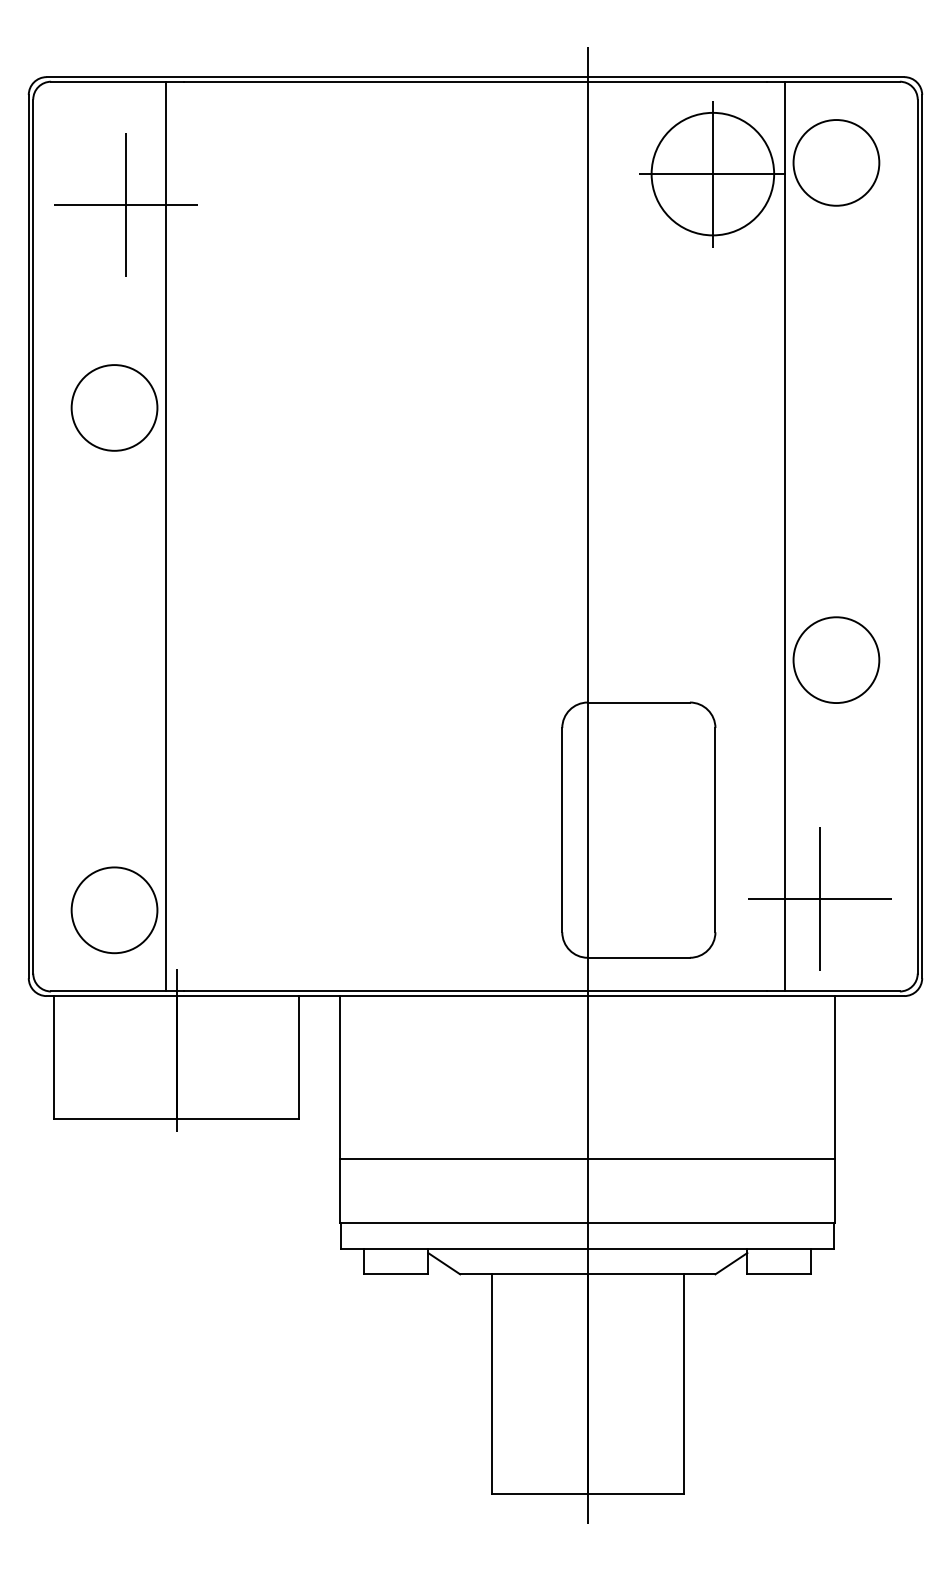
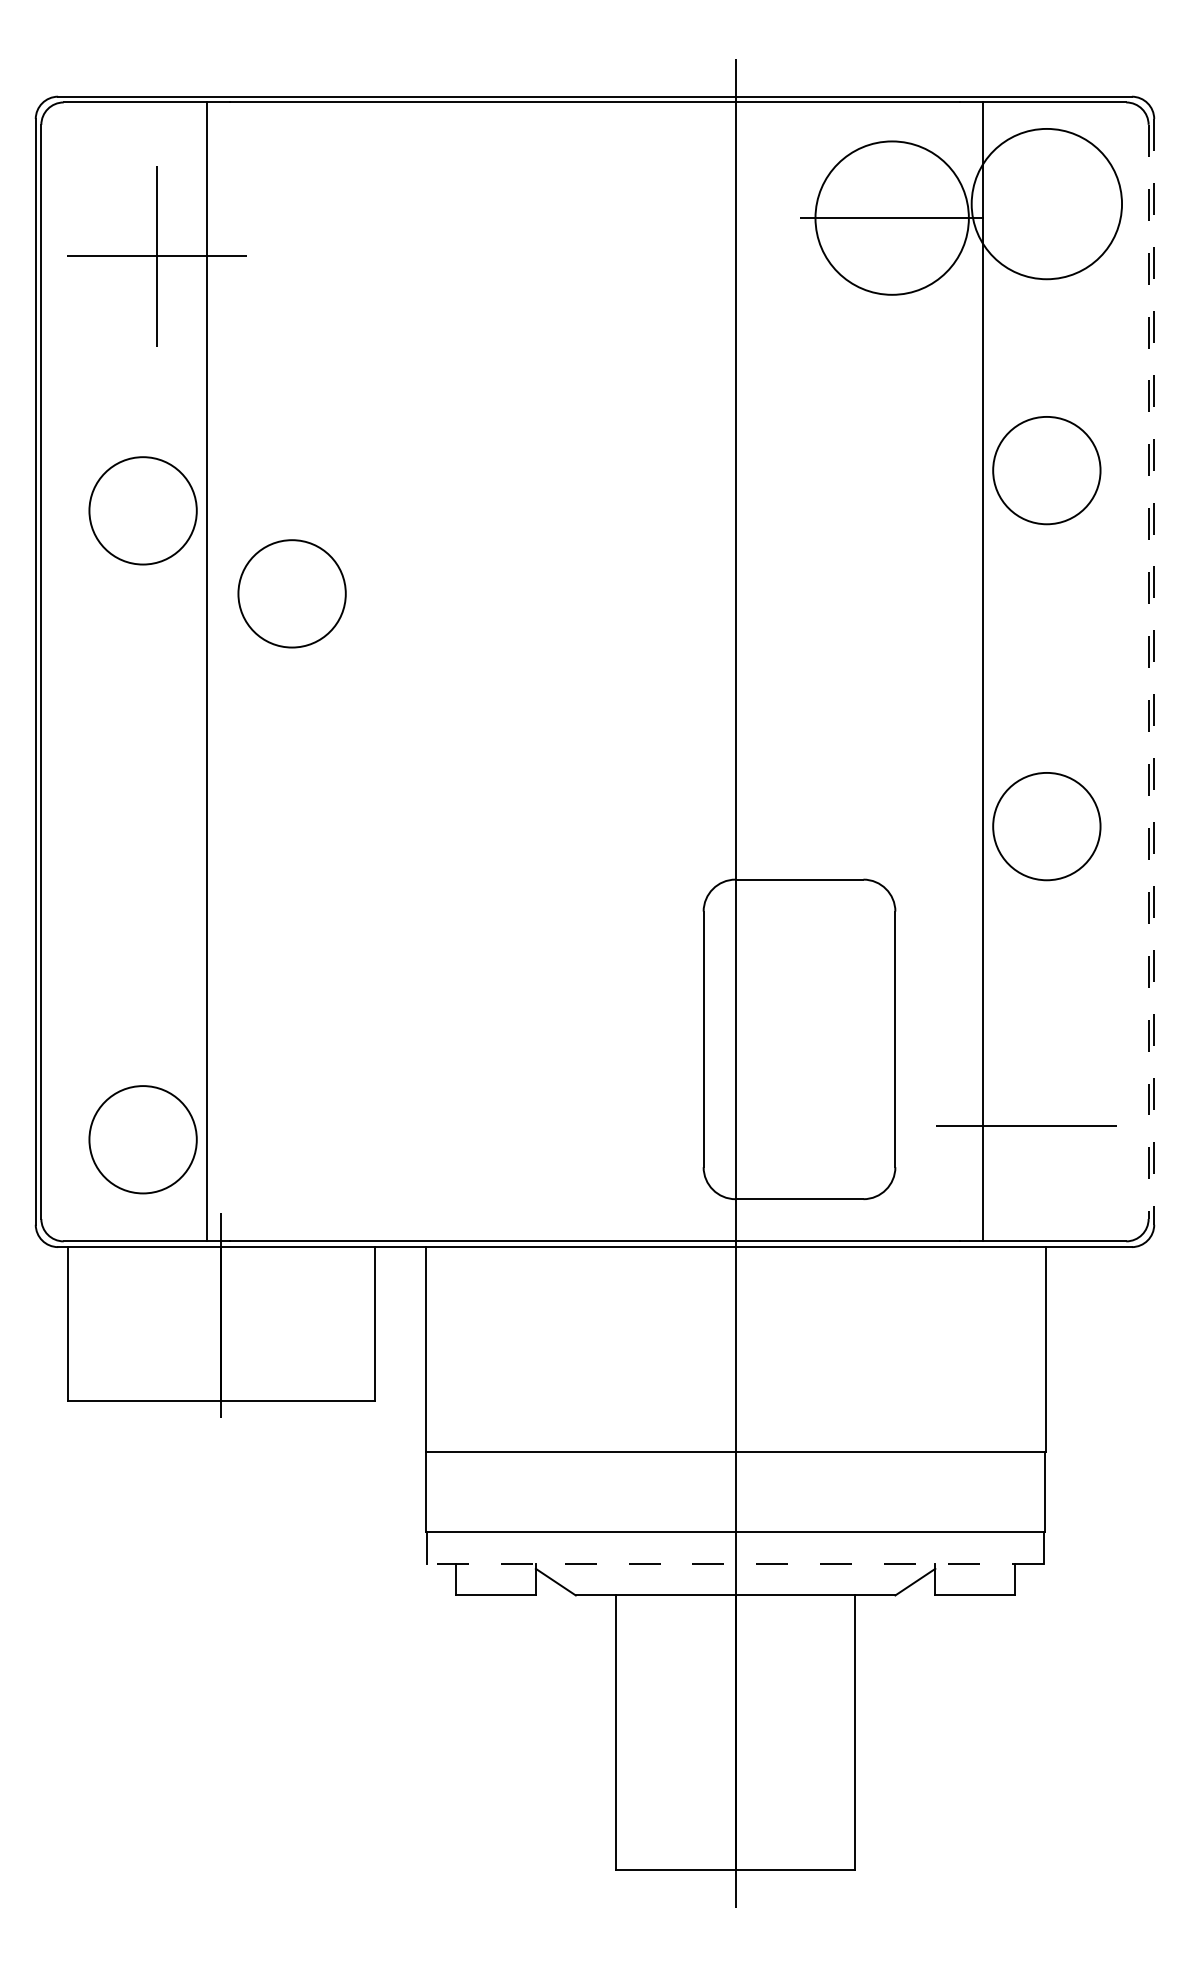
circle: (836, 162) -> (1046, 203), size x1.4
line: (713, 174) -> (892, 218), removed
circle: (836, 375) -> (1046, 470), added
circle: (233, 473) -> (291, 593), added
line: (922, 536) -> (1154, 671), solid -> dashed
line: (917, 537) -> (1148, 672), solid -> dashed
line: (820, 898) -> (1026, 1125), removed
line: (587, 1248) -> (735, 1563), solid -> dashed

